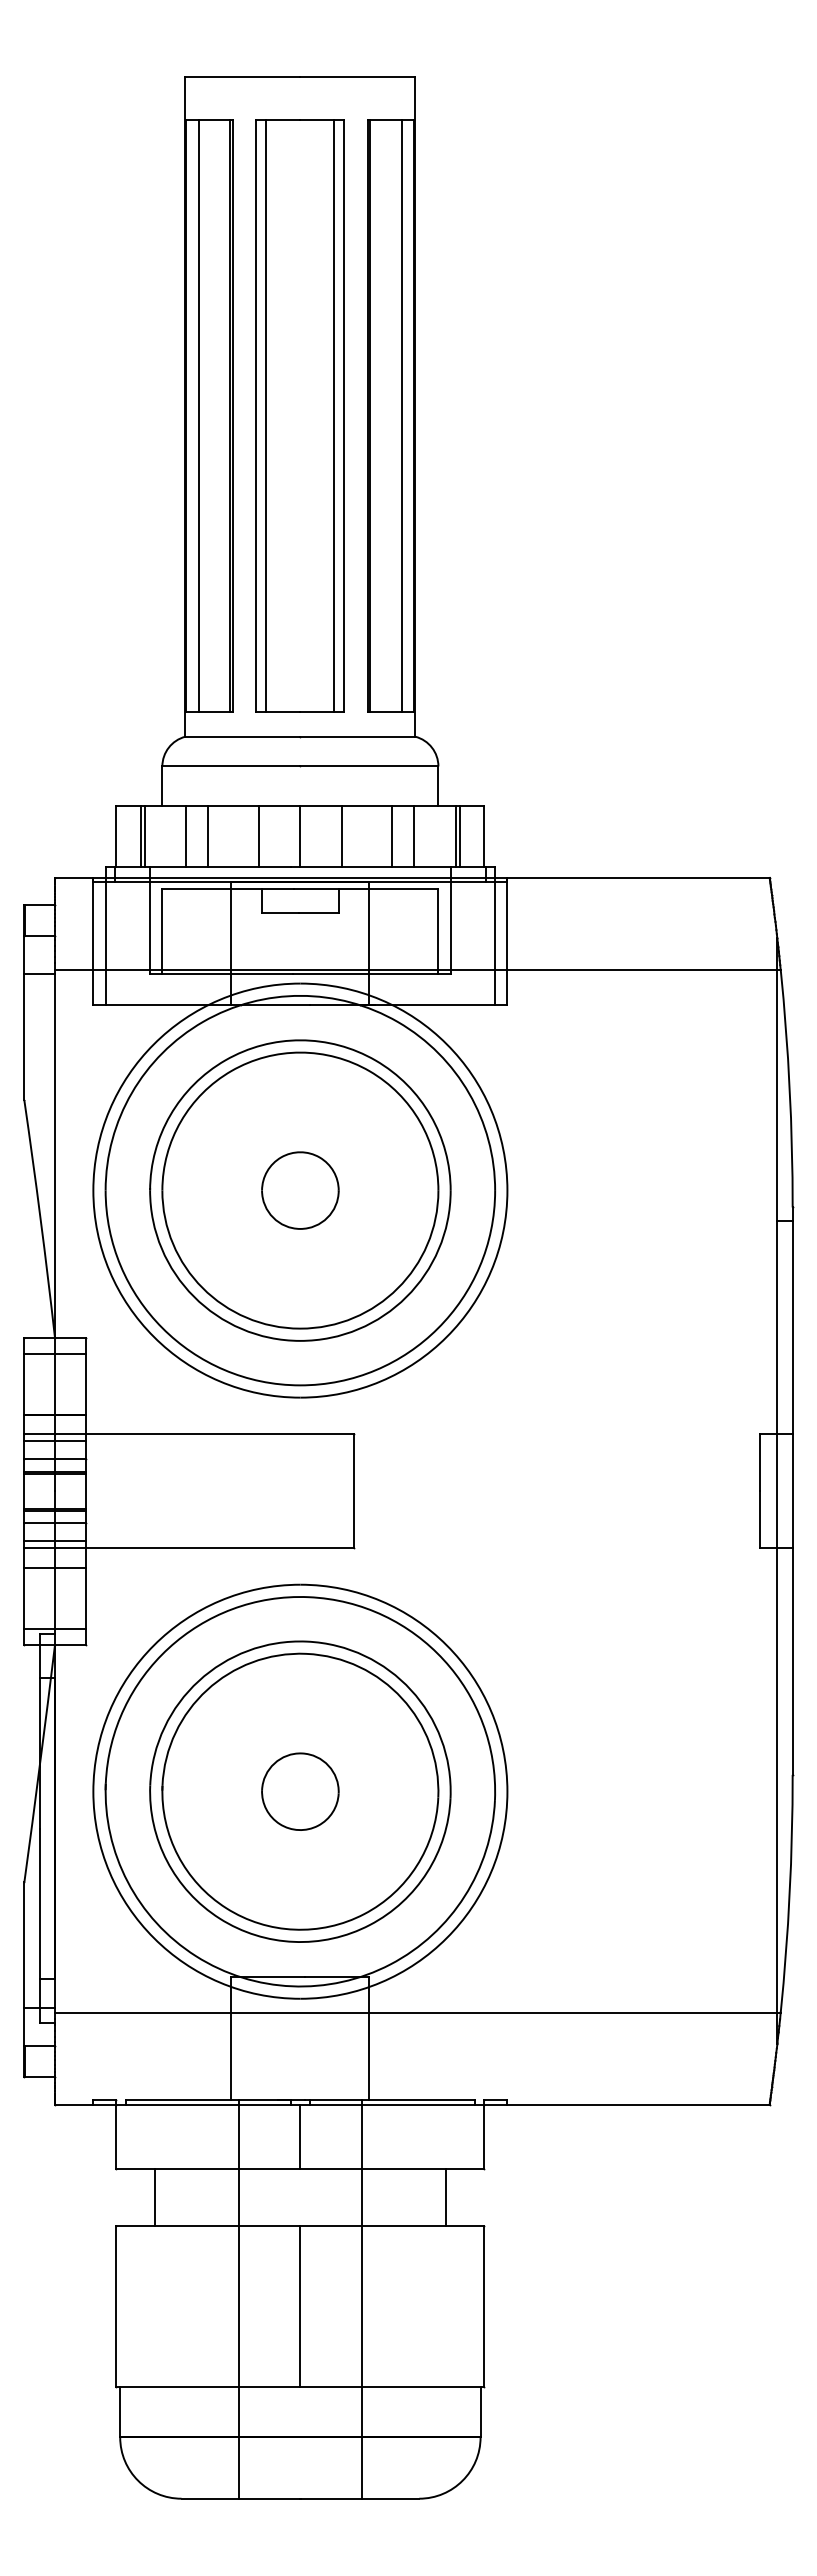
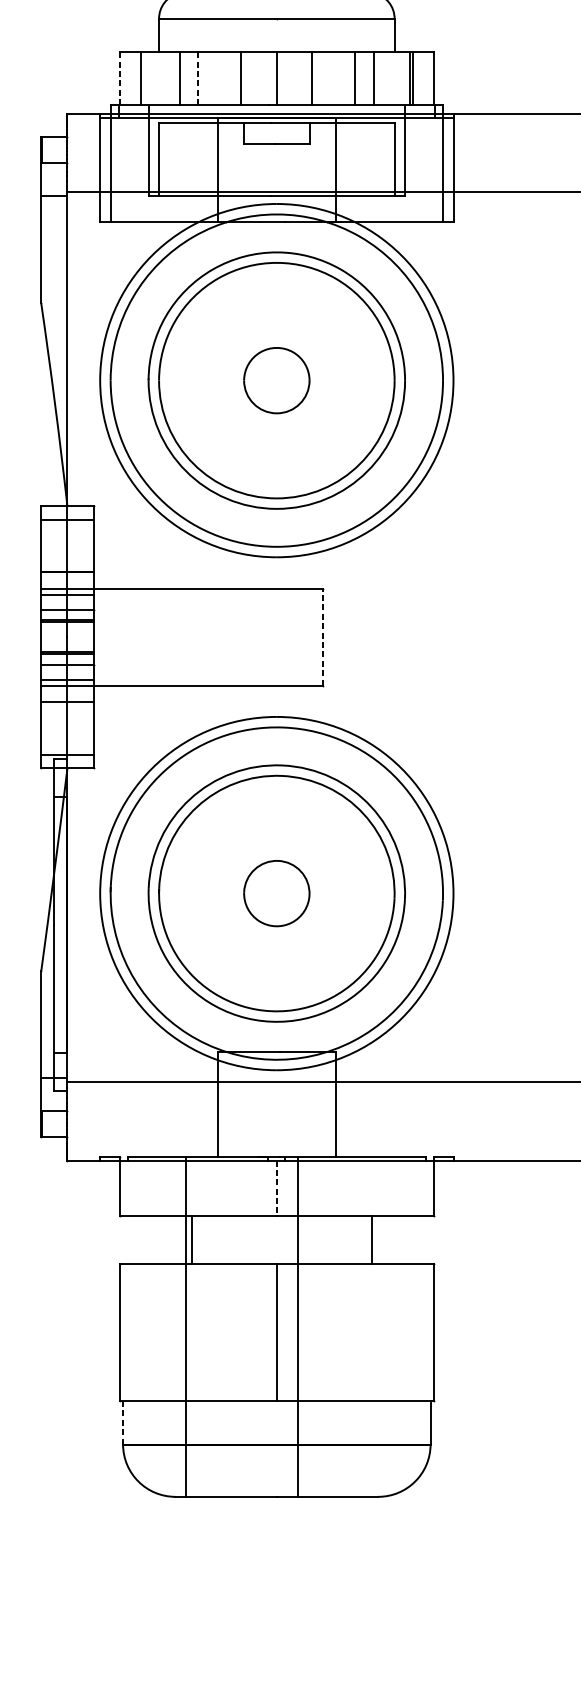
line: (116, 836) -> (119, 78), solid -> dashed
line: (144, 836) -> (143, 78), removed
line: (208, 836) -> (198, 78), solid -> dashed
line: (354, 1491) -> (323, 637), solid -> dashed
line: (300, 2137) -> (276, 1188), solid -> dashed
line: (154, 2197) -> (191, 1239), moved
line: (446, 2197) -> (372, 1239), moved
line: (239, 2299) -> (186, 1326), moved
line: (361, 2299) -> (298, 1326), moved
line: (120, 2411) -> (123, 1422), solid -> dashed

